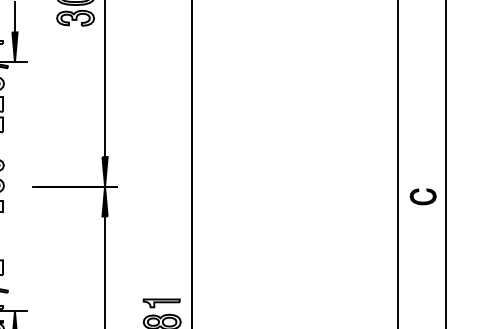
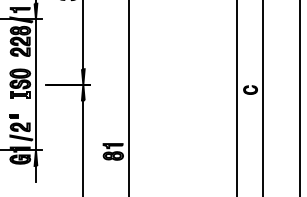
line: (14, 186) -> (35, 84), added

